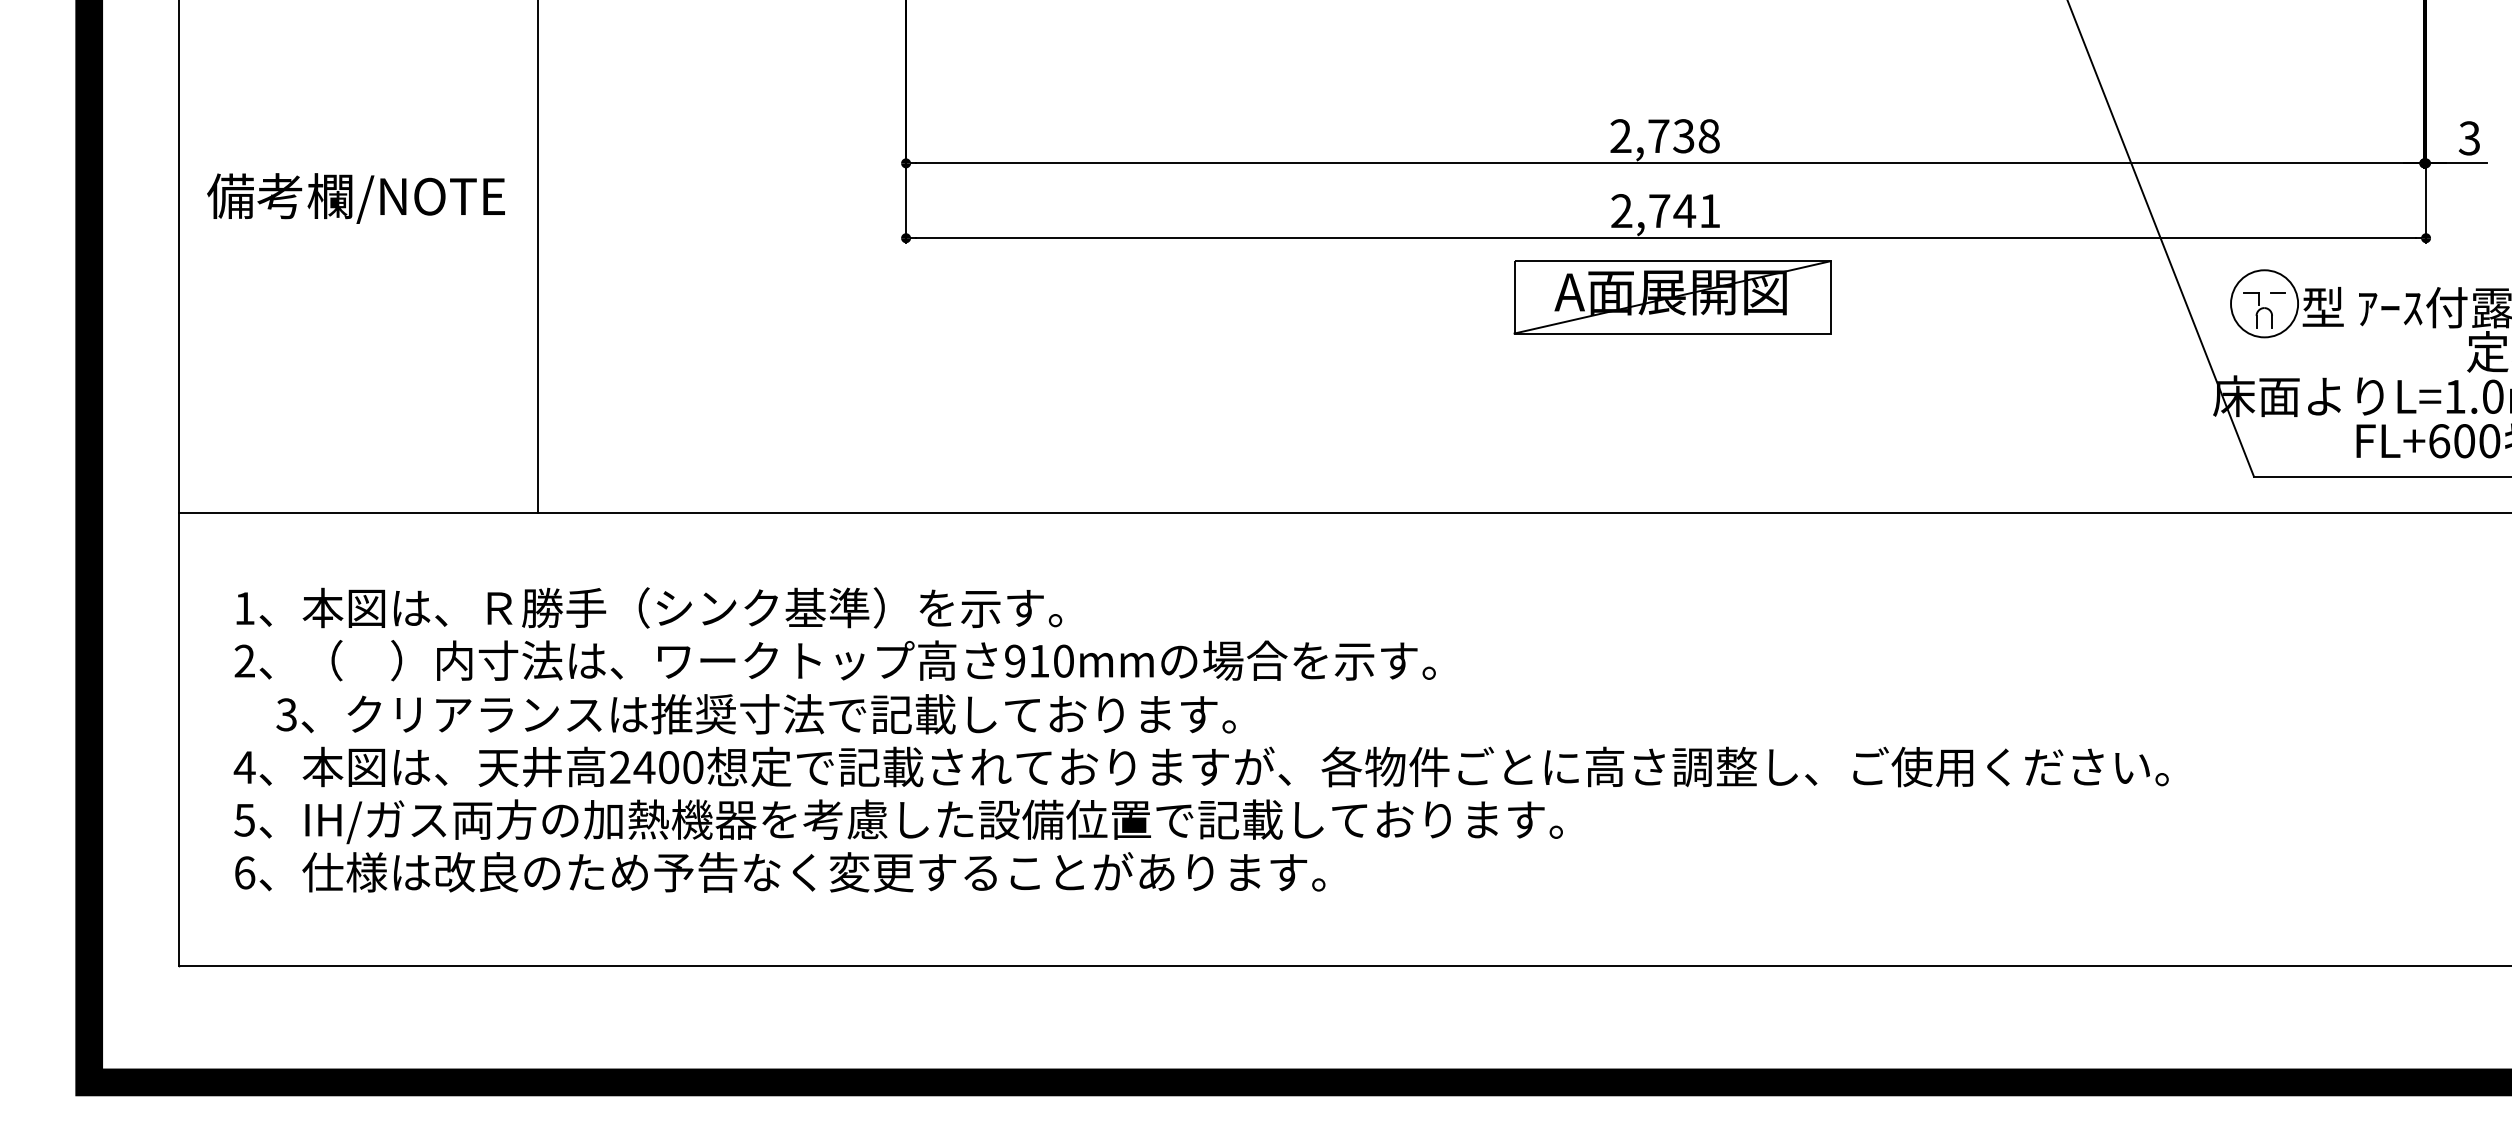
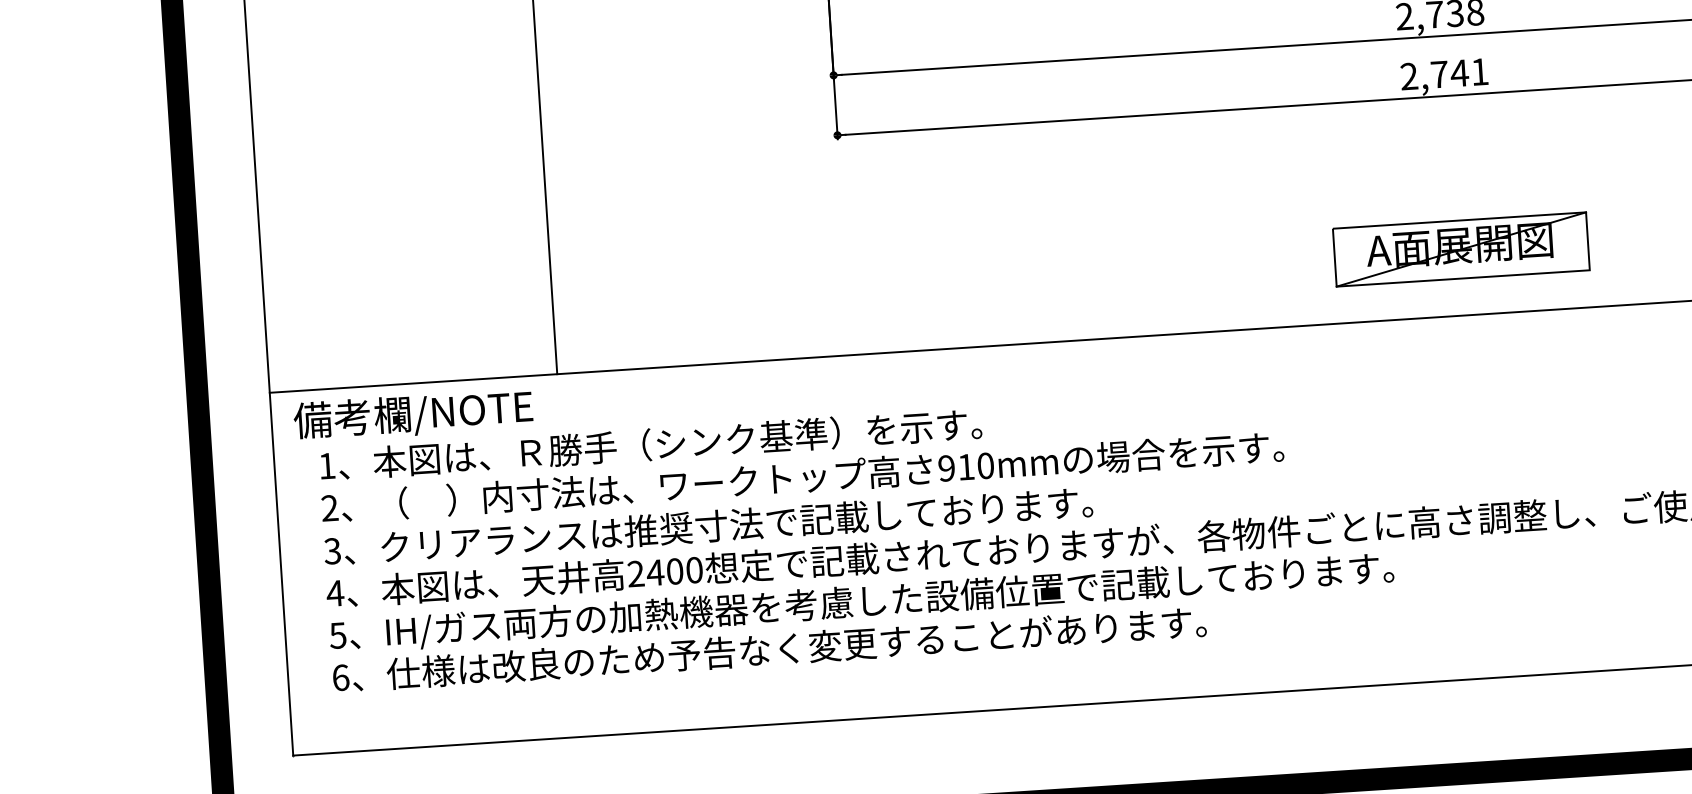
text: (355, 198) -> (412, 415), moved
part: (1672, 297) -> (1461, 249), moved
text: (755, 714) -> (707, 526), moved

